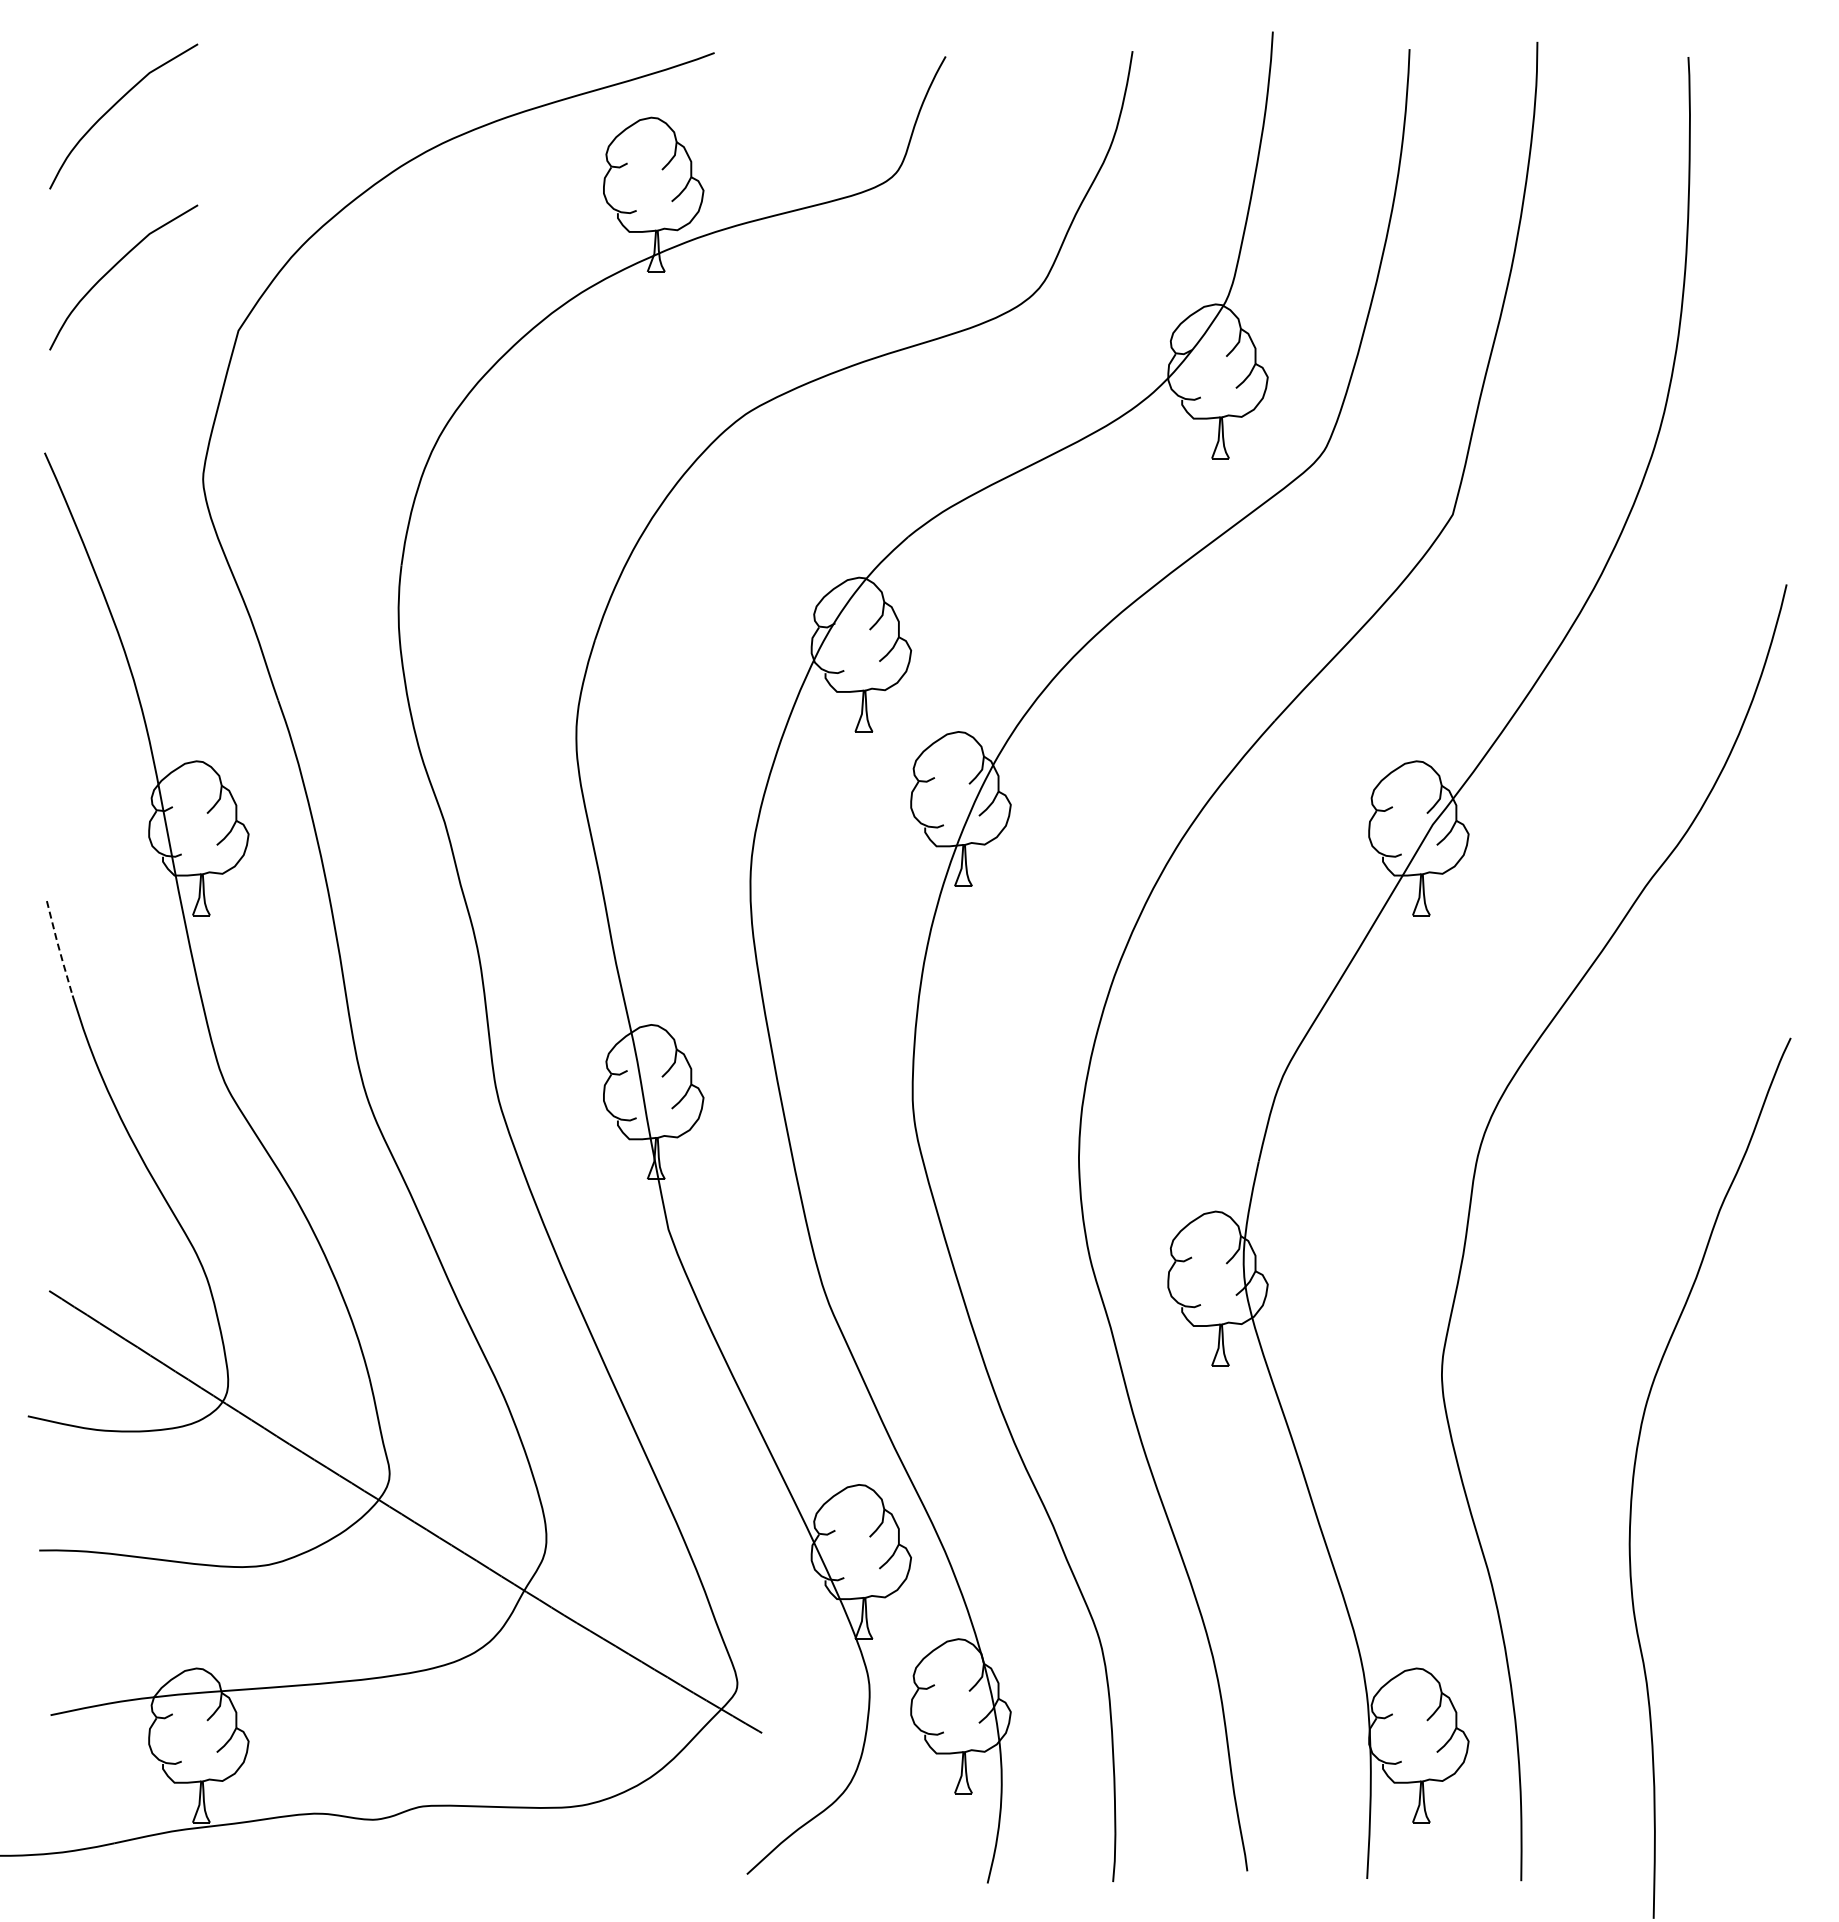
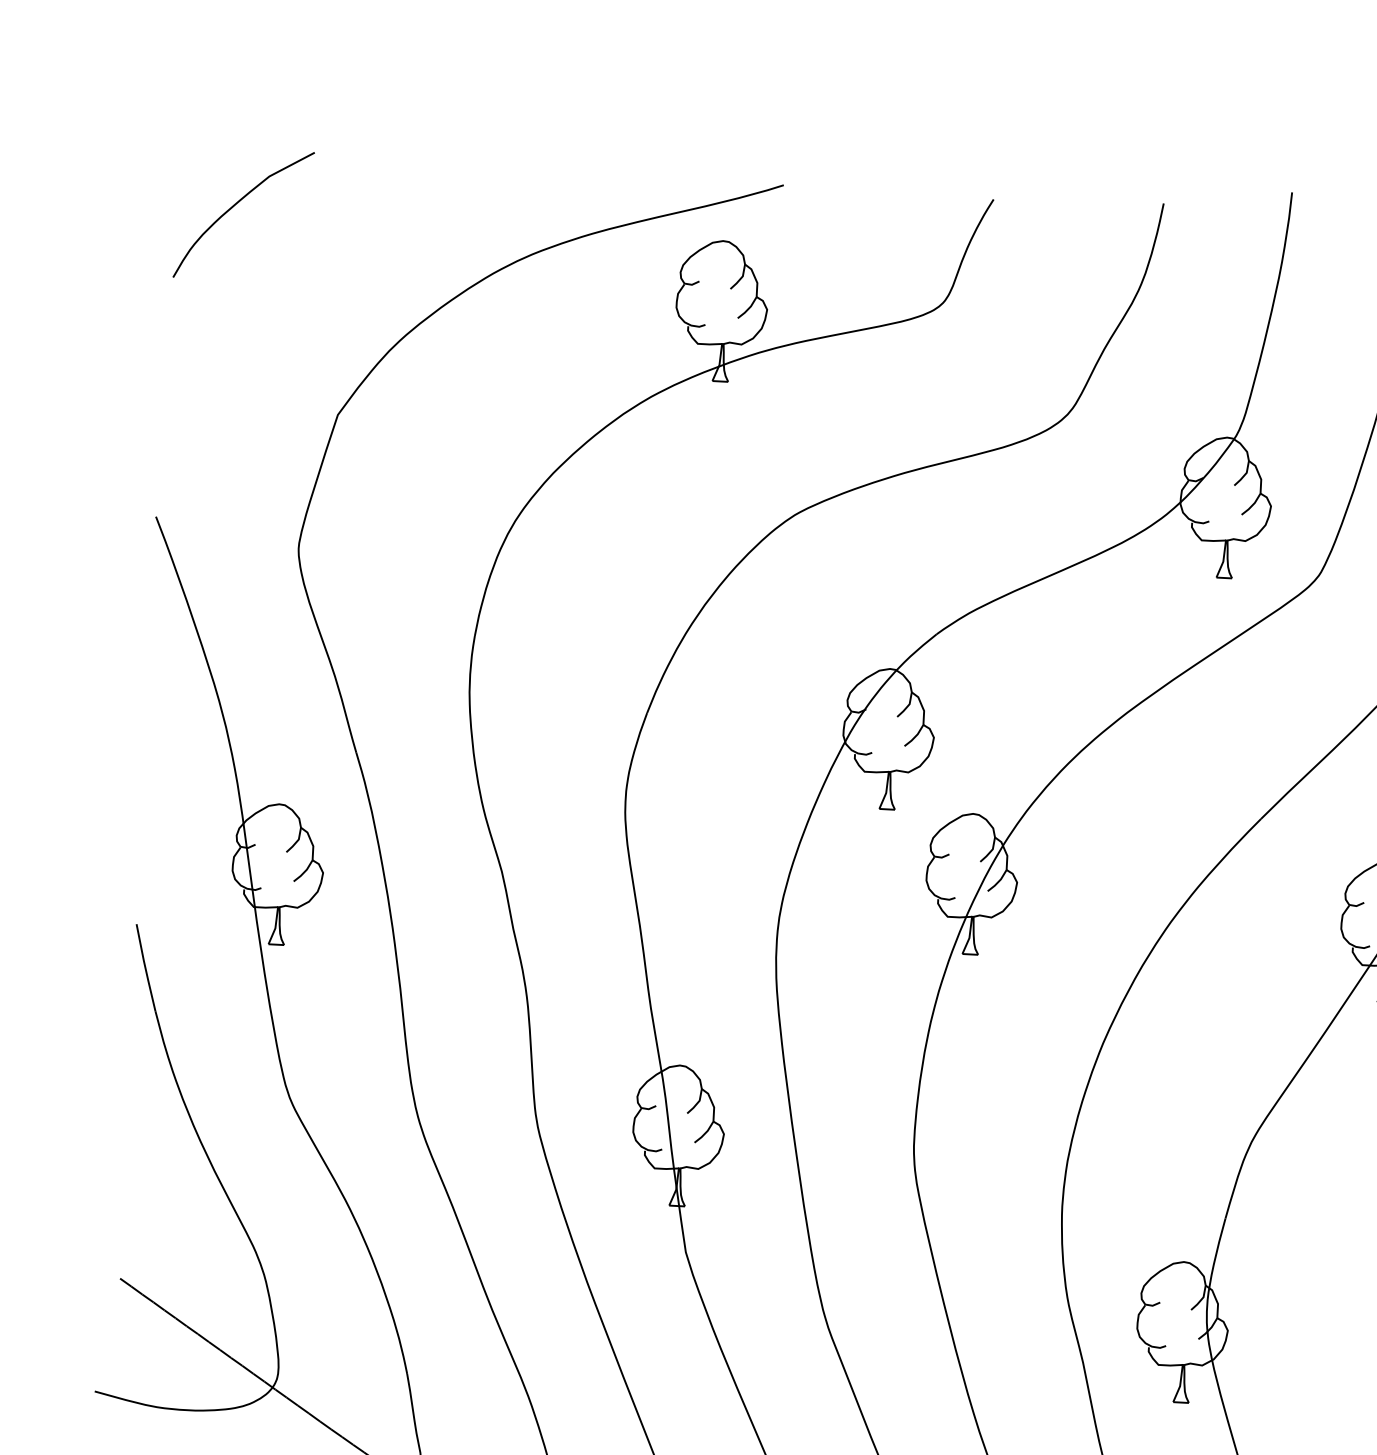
curve: (114, 267) -> (228, 351), removed
line: (59, 949) -> (145, 968), dashed -> solid

